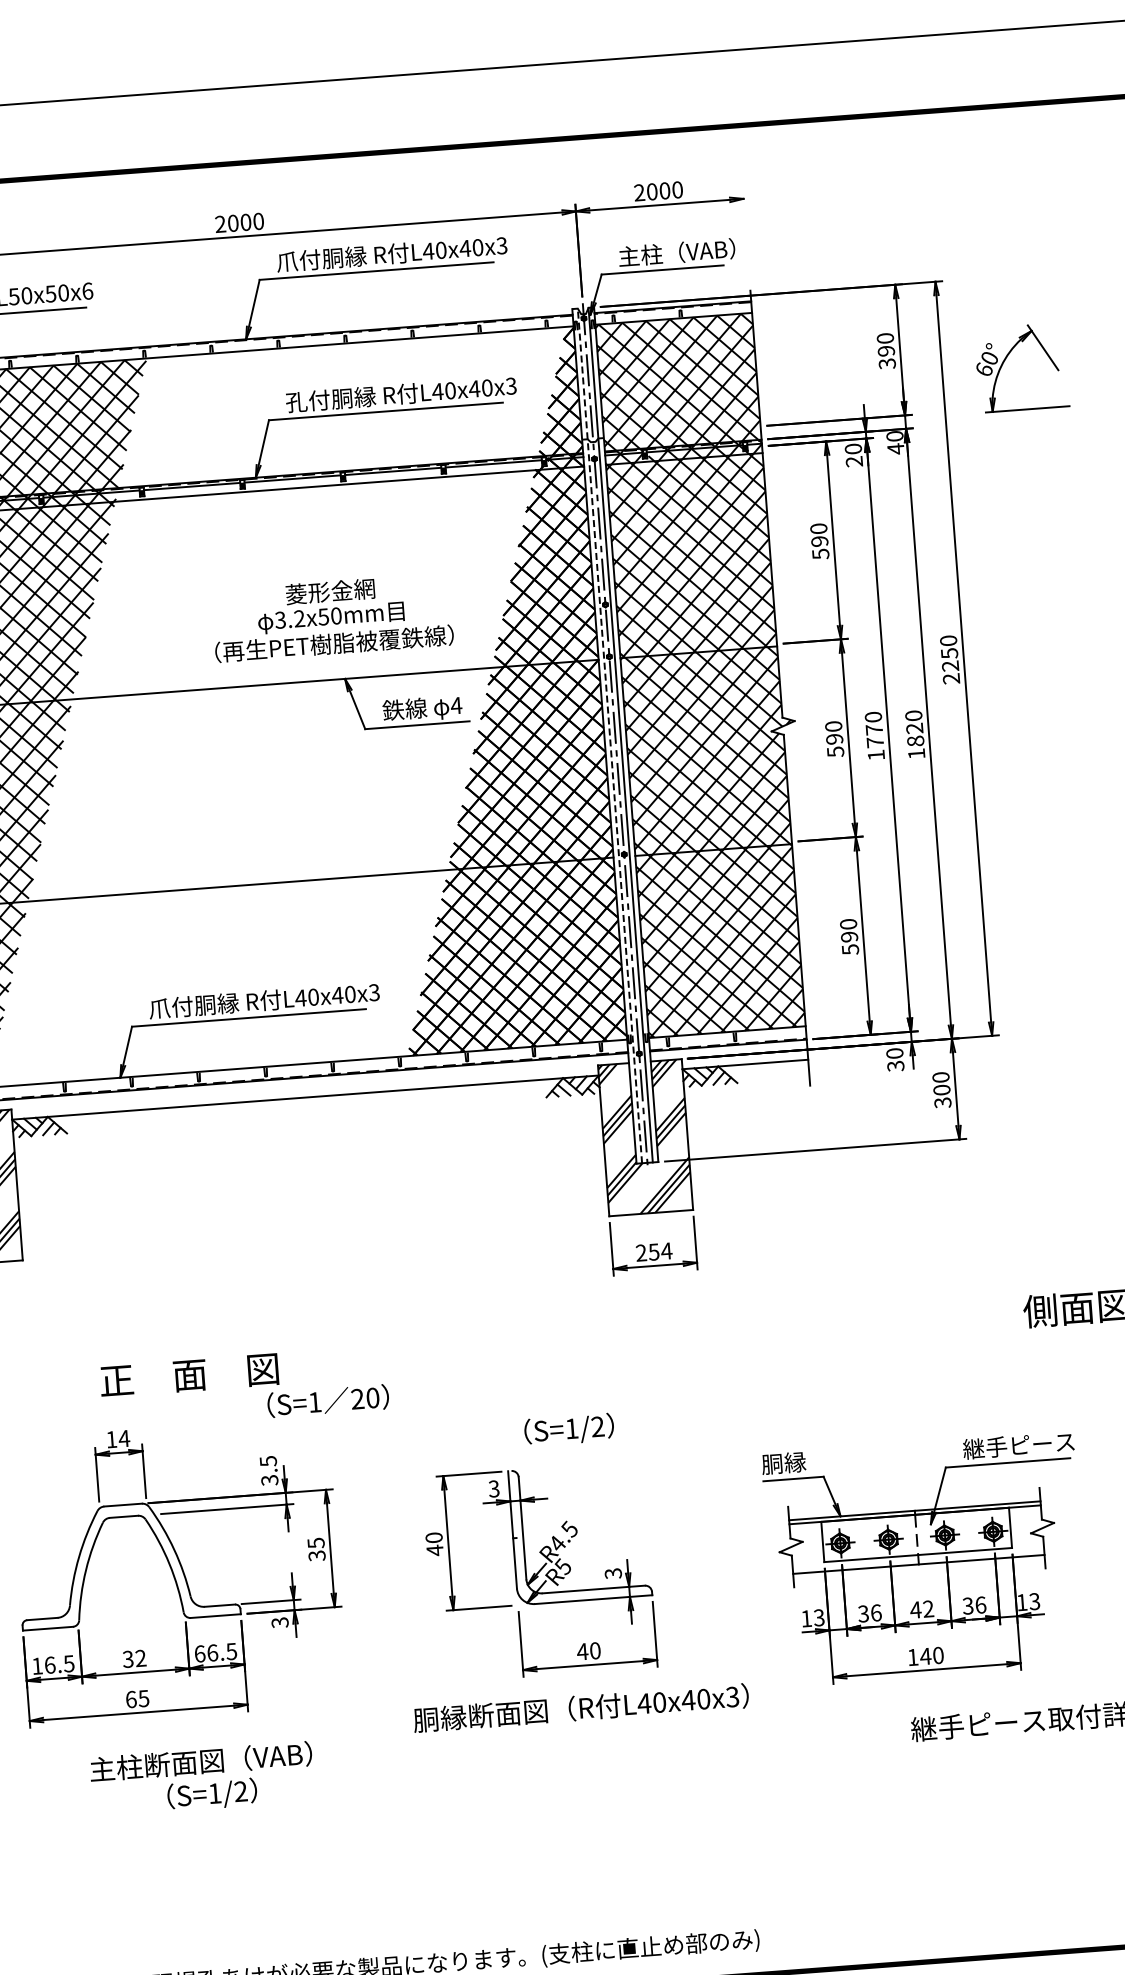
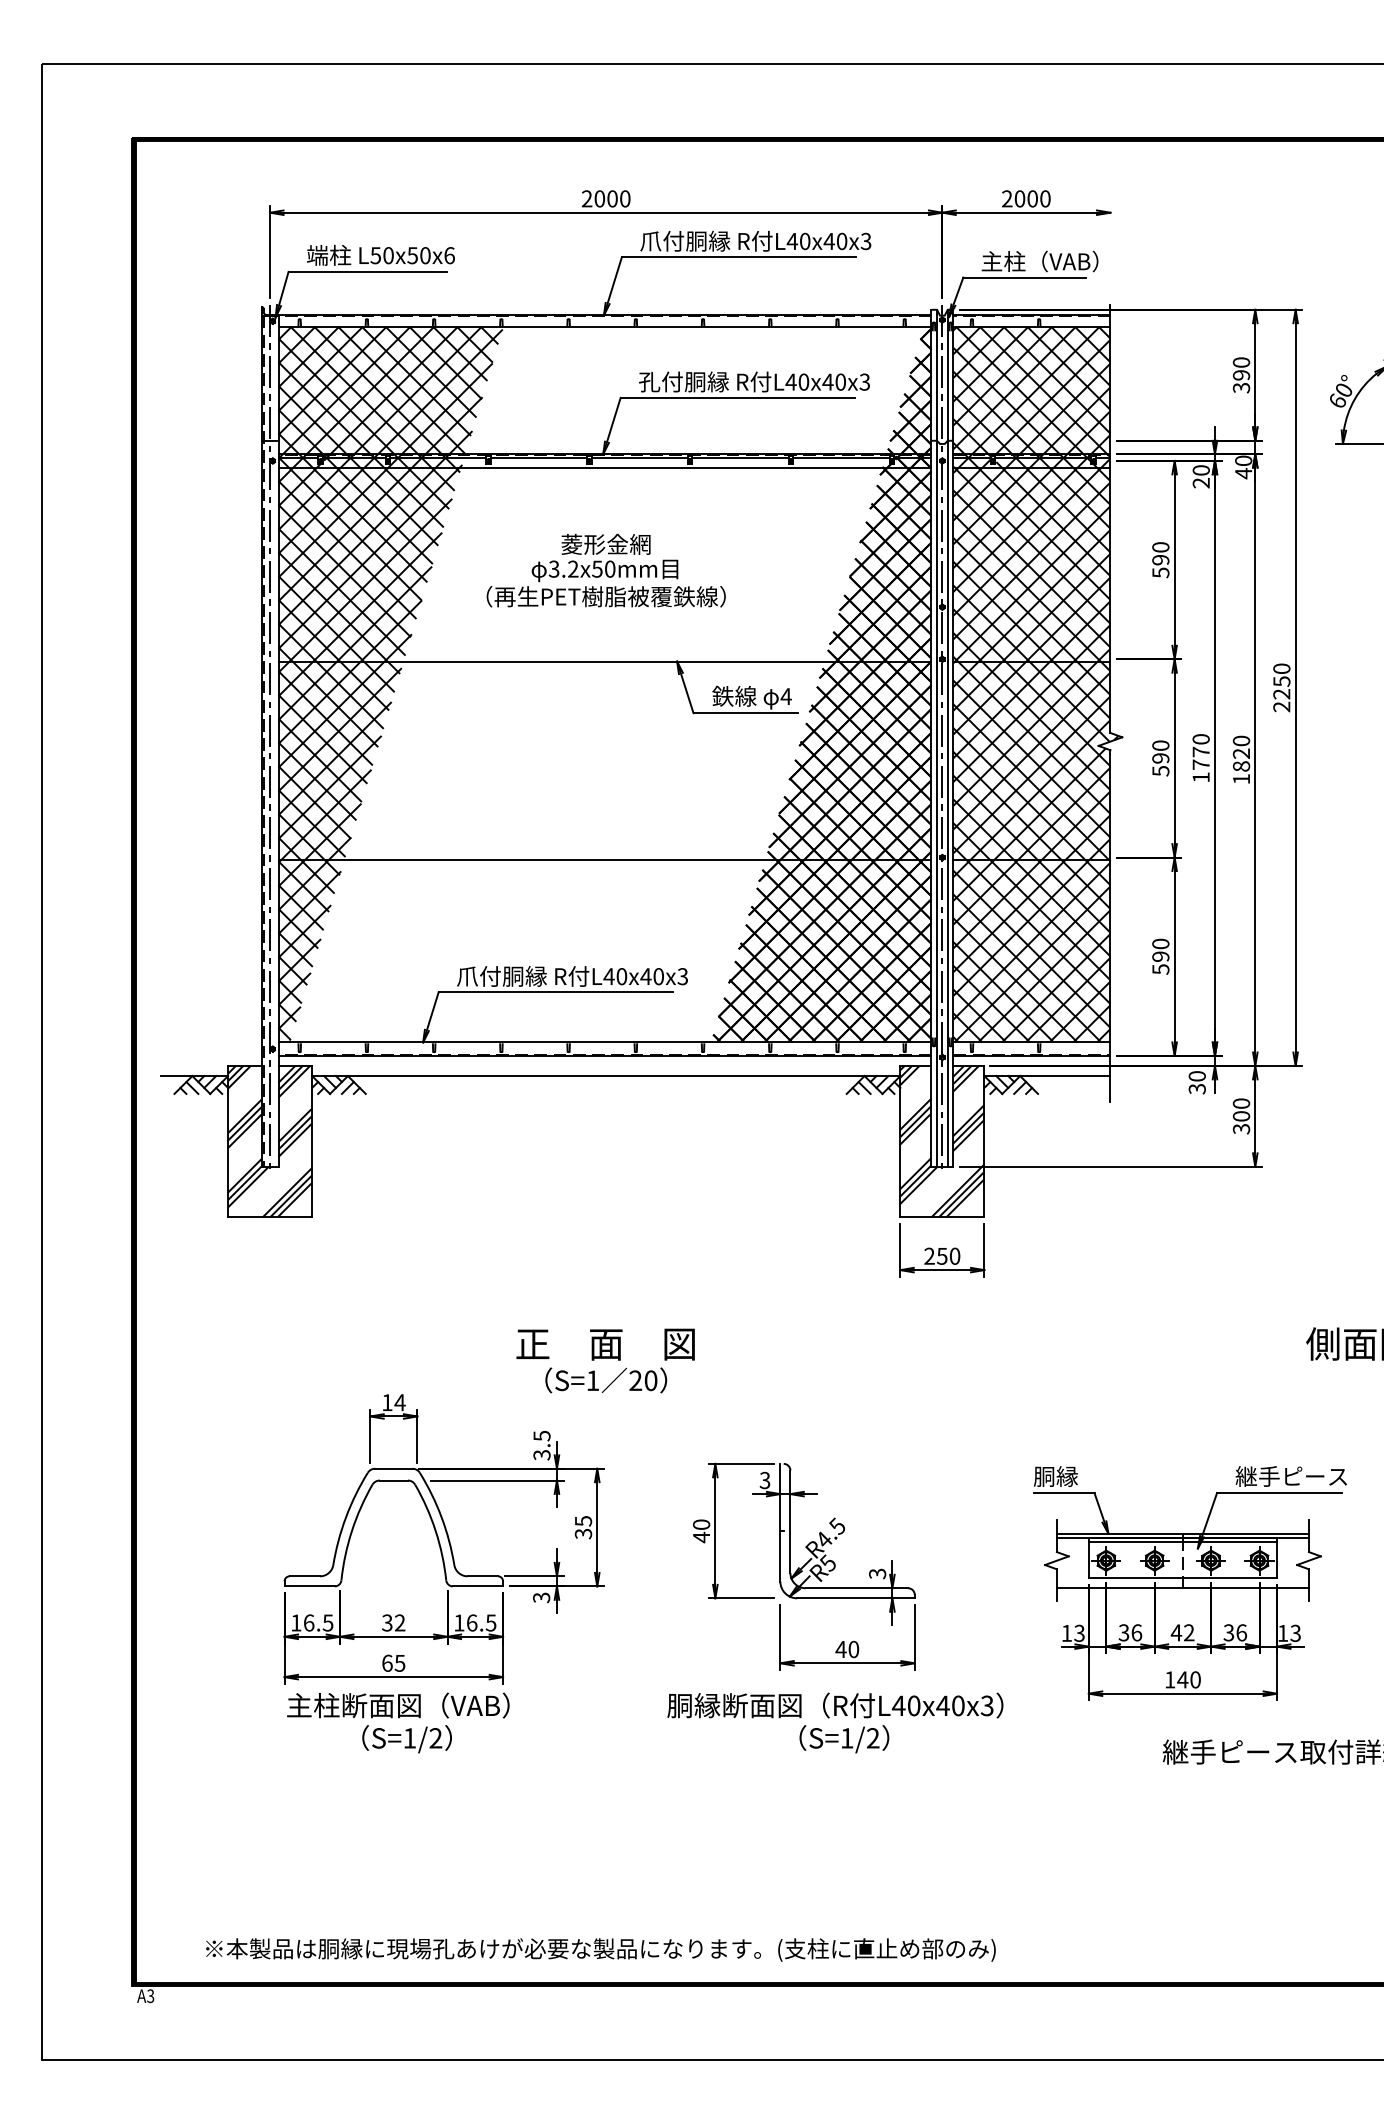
text: (331, 617) -> (605, 570), moved
line: (610, 736) -> (937, 738), dashed -> solid
text: (666, 1250) -> (954, 1255), 254 -> 250
text: (189, 1375) -> (605, 1344), moved
text: (569, 1430) -> (844, 1739), moved
line: (914, 1518) -> (1182, 1541), added
text: (200, 1653) -> (459, 1622), 66.5 -> 16.5
text: (202, 1778) -> (398, 1722), moved

